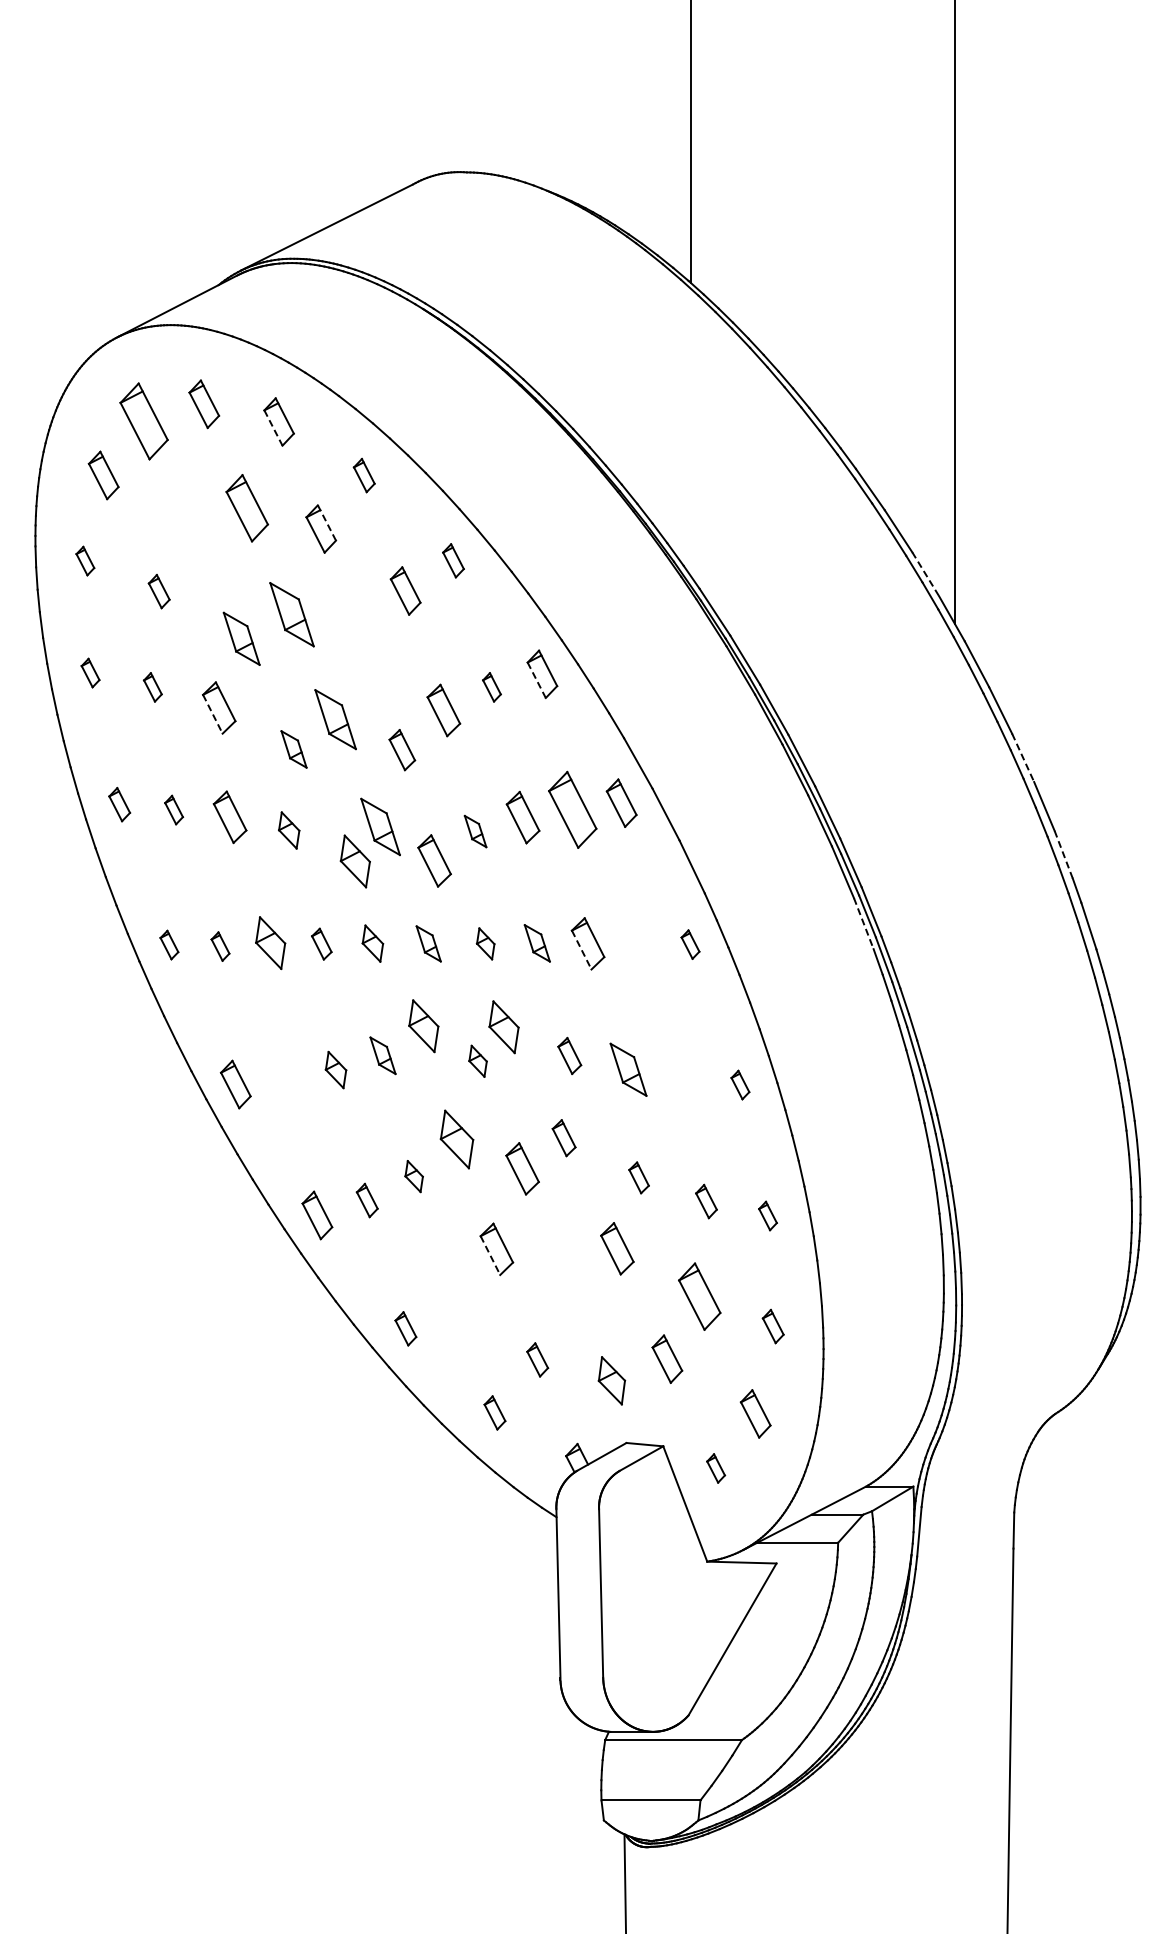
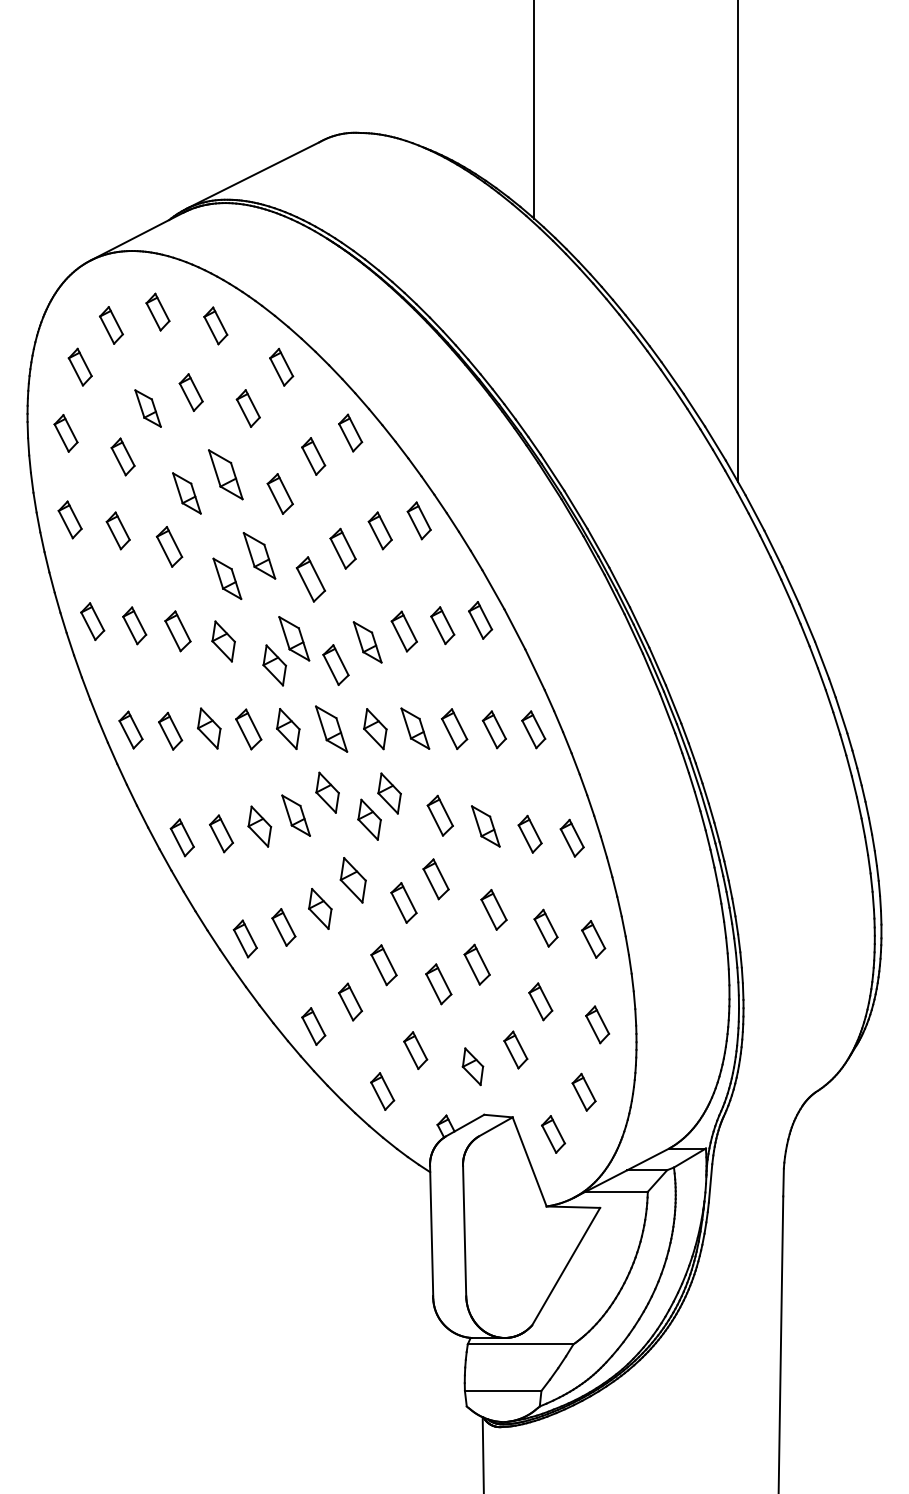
part: (143, 421) -> (111, 325), size x0.62
line: (273, 428) -> (211, 330), dashed -> solid
part: (364, 475) -> (281, 367), size x1.43
part: (247, 508) -> (191, 392), size x0.71
line: (326, 522) -> (252, 403), dashed -> solid
part: (191, 528) -> (148, 408), added
part: (85, 560) -> (66, 432), size x1.67
part: (453, 560) -> (350, 432), size x1.43
line: (925, 574) -> (715, 443), dashed -> solid
part: (159, 591) -> (123, 456), size x1.43
part: (362, 639) -> (280, 493), added
part: (90, 672) -> (70, 519), size x1.67
line: (536, 680) -> (414, 525), dashed -> solid
part: (152, 687) -> (117, 531), size x1.67
part: (491, 687) -> (379, 531), size x1.67
line: (212, 714) -> (164, 551), dashed -> solid
part: (293, 749) -> (226, 578), size x1.43
part: (402, 749) -> (311, 578), size x1.43
line: (1023, 758) -> (791, 585), dashed -> solid
part: (119, 804) -> (92, 621), size x1.43
part: (173, 809) -> (134, 625), size x1.67
part: (572, 809) -> (442, 625), size x0.62
part: (288, 830) -> (223, 641), size x1.43
part: (475, 831) -> (367, 642), size x1.67
line: (1063, 854) -> (821, 660), dashed -> solid
line: (863, 924) -> (667, 714), dashed -> solid
part: (321, 943) -> (248, 728), size x1.67
part: (372, 943) -> (287, 728), size x1.43
part: (428, 943) -> (331, 728), size x1.67
part: (485, 943) -> (375, 728), size x1.67
part: (537, 943) -> (415, 728), size x1.43
part: (169, 944) -> (131, 729), size x1.67
part: (639, 944) -> (494, 729), added
part: (690, 944) -> (533, 729), size x1.67
part: (220, 946) -> (170, 731), size x1.67
line: (581, 950) -> (449, 734), dashed -> solid
part: (382, 1055) -> (295, 815), size x1.43
part: (569, 1055) -> (440, 815), size x1.43
part: (477, 1061) -> (369, 820), size x1.67
part: (335, 1069) -> (259, 826), size x1.43
part: (286, 1079) -> (221, 833), added
part: (685, 1079) -> (529, 833), added
part: (740, 1084) -> (572, 837), size x1.67
part: (563, 1137) -> (435, 878), size x1.43
part: (413, 1176) -> (319, 908), size x1.67
part: (638, 1177) -> (493, 909), size x1.67
part: (367, 1200) -> (284, 927), size x1.43
part: (706, 1201) -> (546, 928), size x1.43
part: (767, 1215) -> (593, 939), size x1.67
line: (490, 1255) -> (379, 969), dashed -> solid
part: (567, 1273) -> (438, 983), added
part: (453, 1296) -> (350, 1001), added
part: (699, 1296) -> (540, 1001), size x0.71
part: (773, 1326) -> (597, 1024), size x1.43
part: (405, 1328) -> (313, 1026), size x1.43
part: (537, 1359) -> (415, 1050), size x1.43
part: (494, 1412) -> (382, 1091), size x1.43
part: (715, 1468) -> (553, 1134), size x1.67

